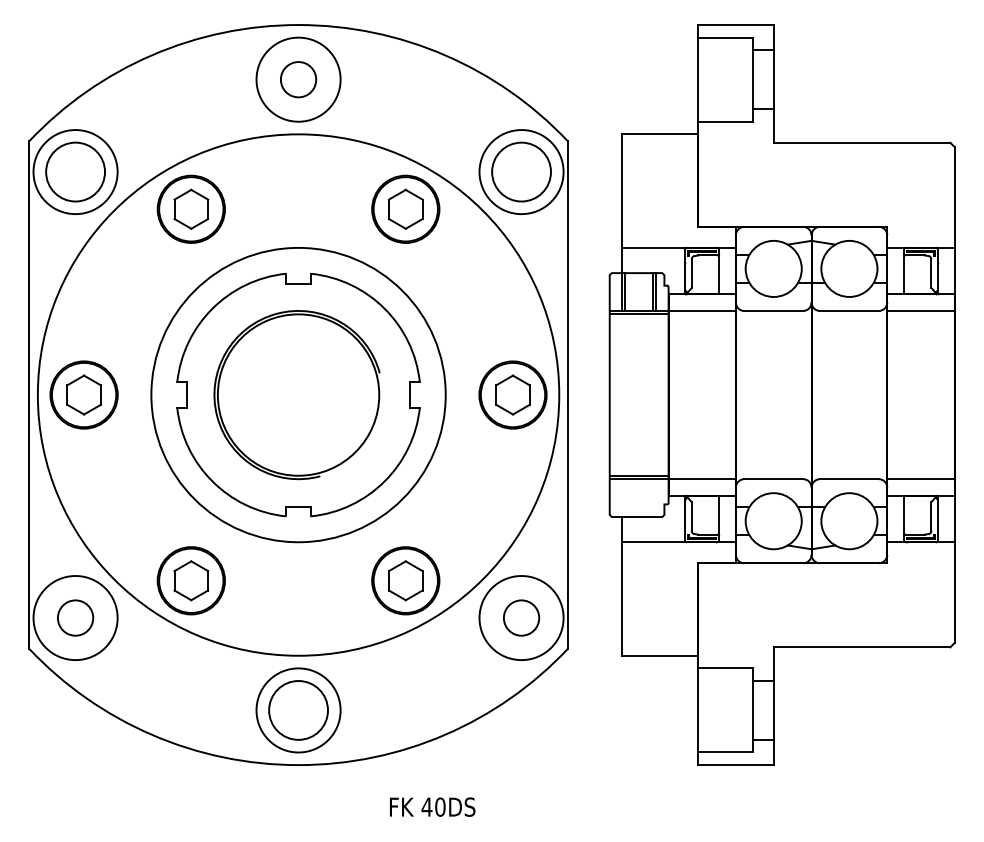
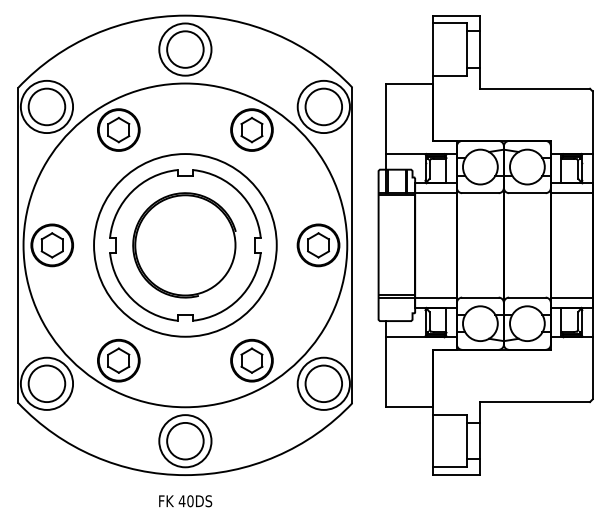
circle: (298, 79) -> (185, 49), size x1.67
circle: (74, 617) -> (46, 383), size x1.67
circle: (520, 617) -> (323, 383), size x1.67
text: (432, 807) -> (185, 501), moved

